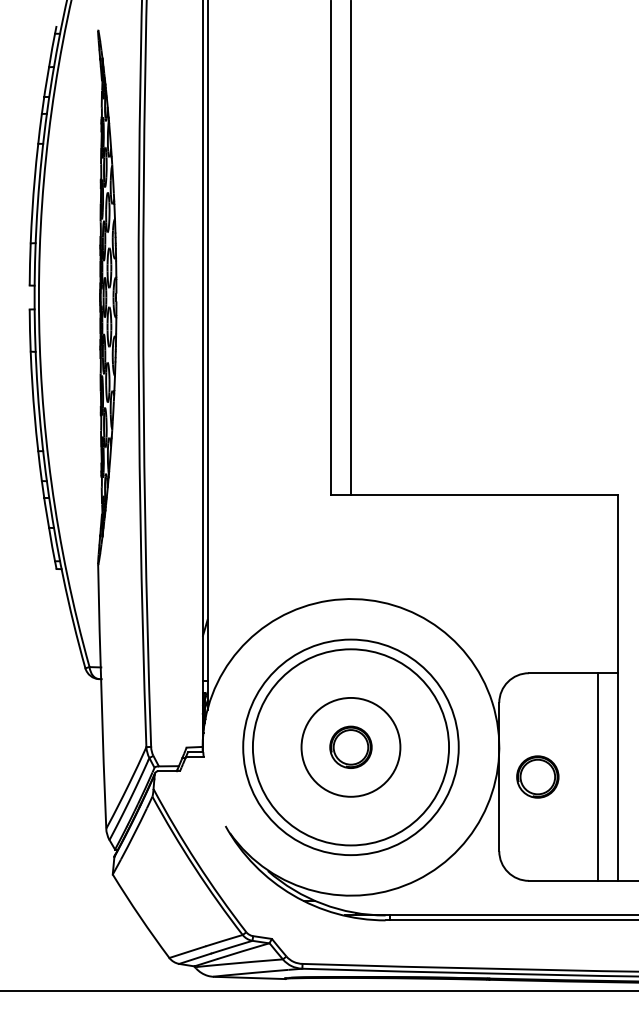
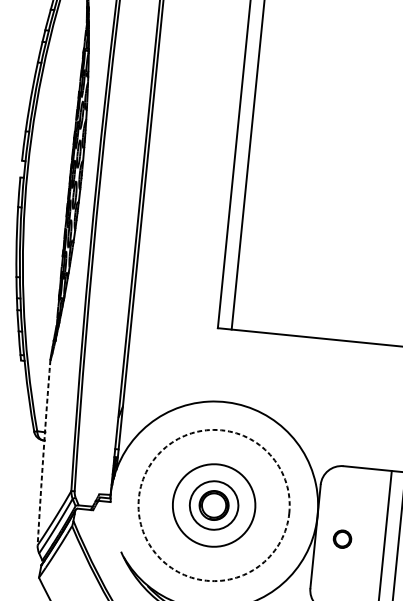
arc: (101, 696) -> (43, 452), solid -> dashed
circle: (350, 746) -> (213, 504), size x0.7
circle: (350, 747) -> (213, 505), size x0.6
circle: (350, 747) -> (213, 505), solid -> dashed
part: (537, 776) -> (342, 538), size x0.6

